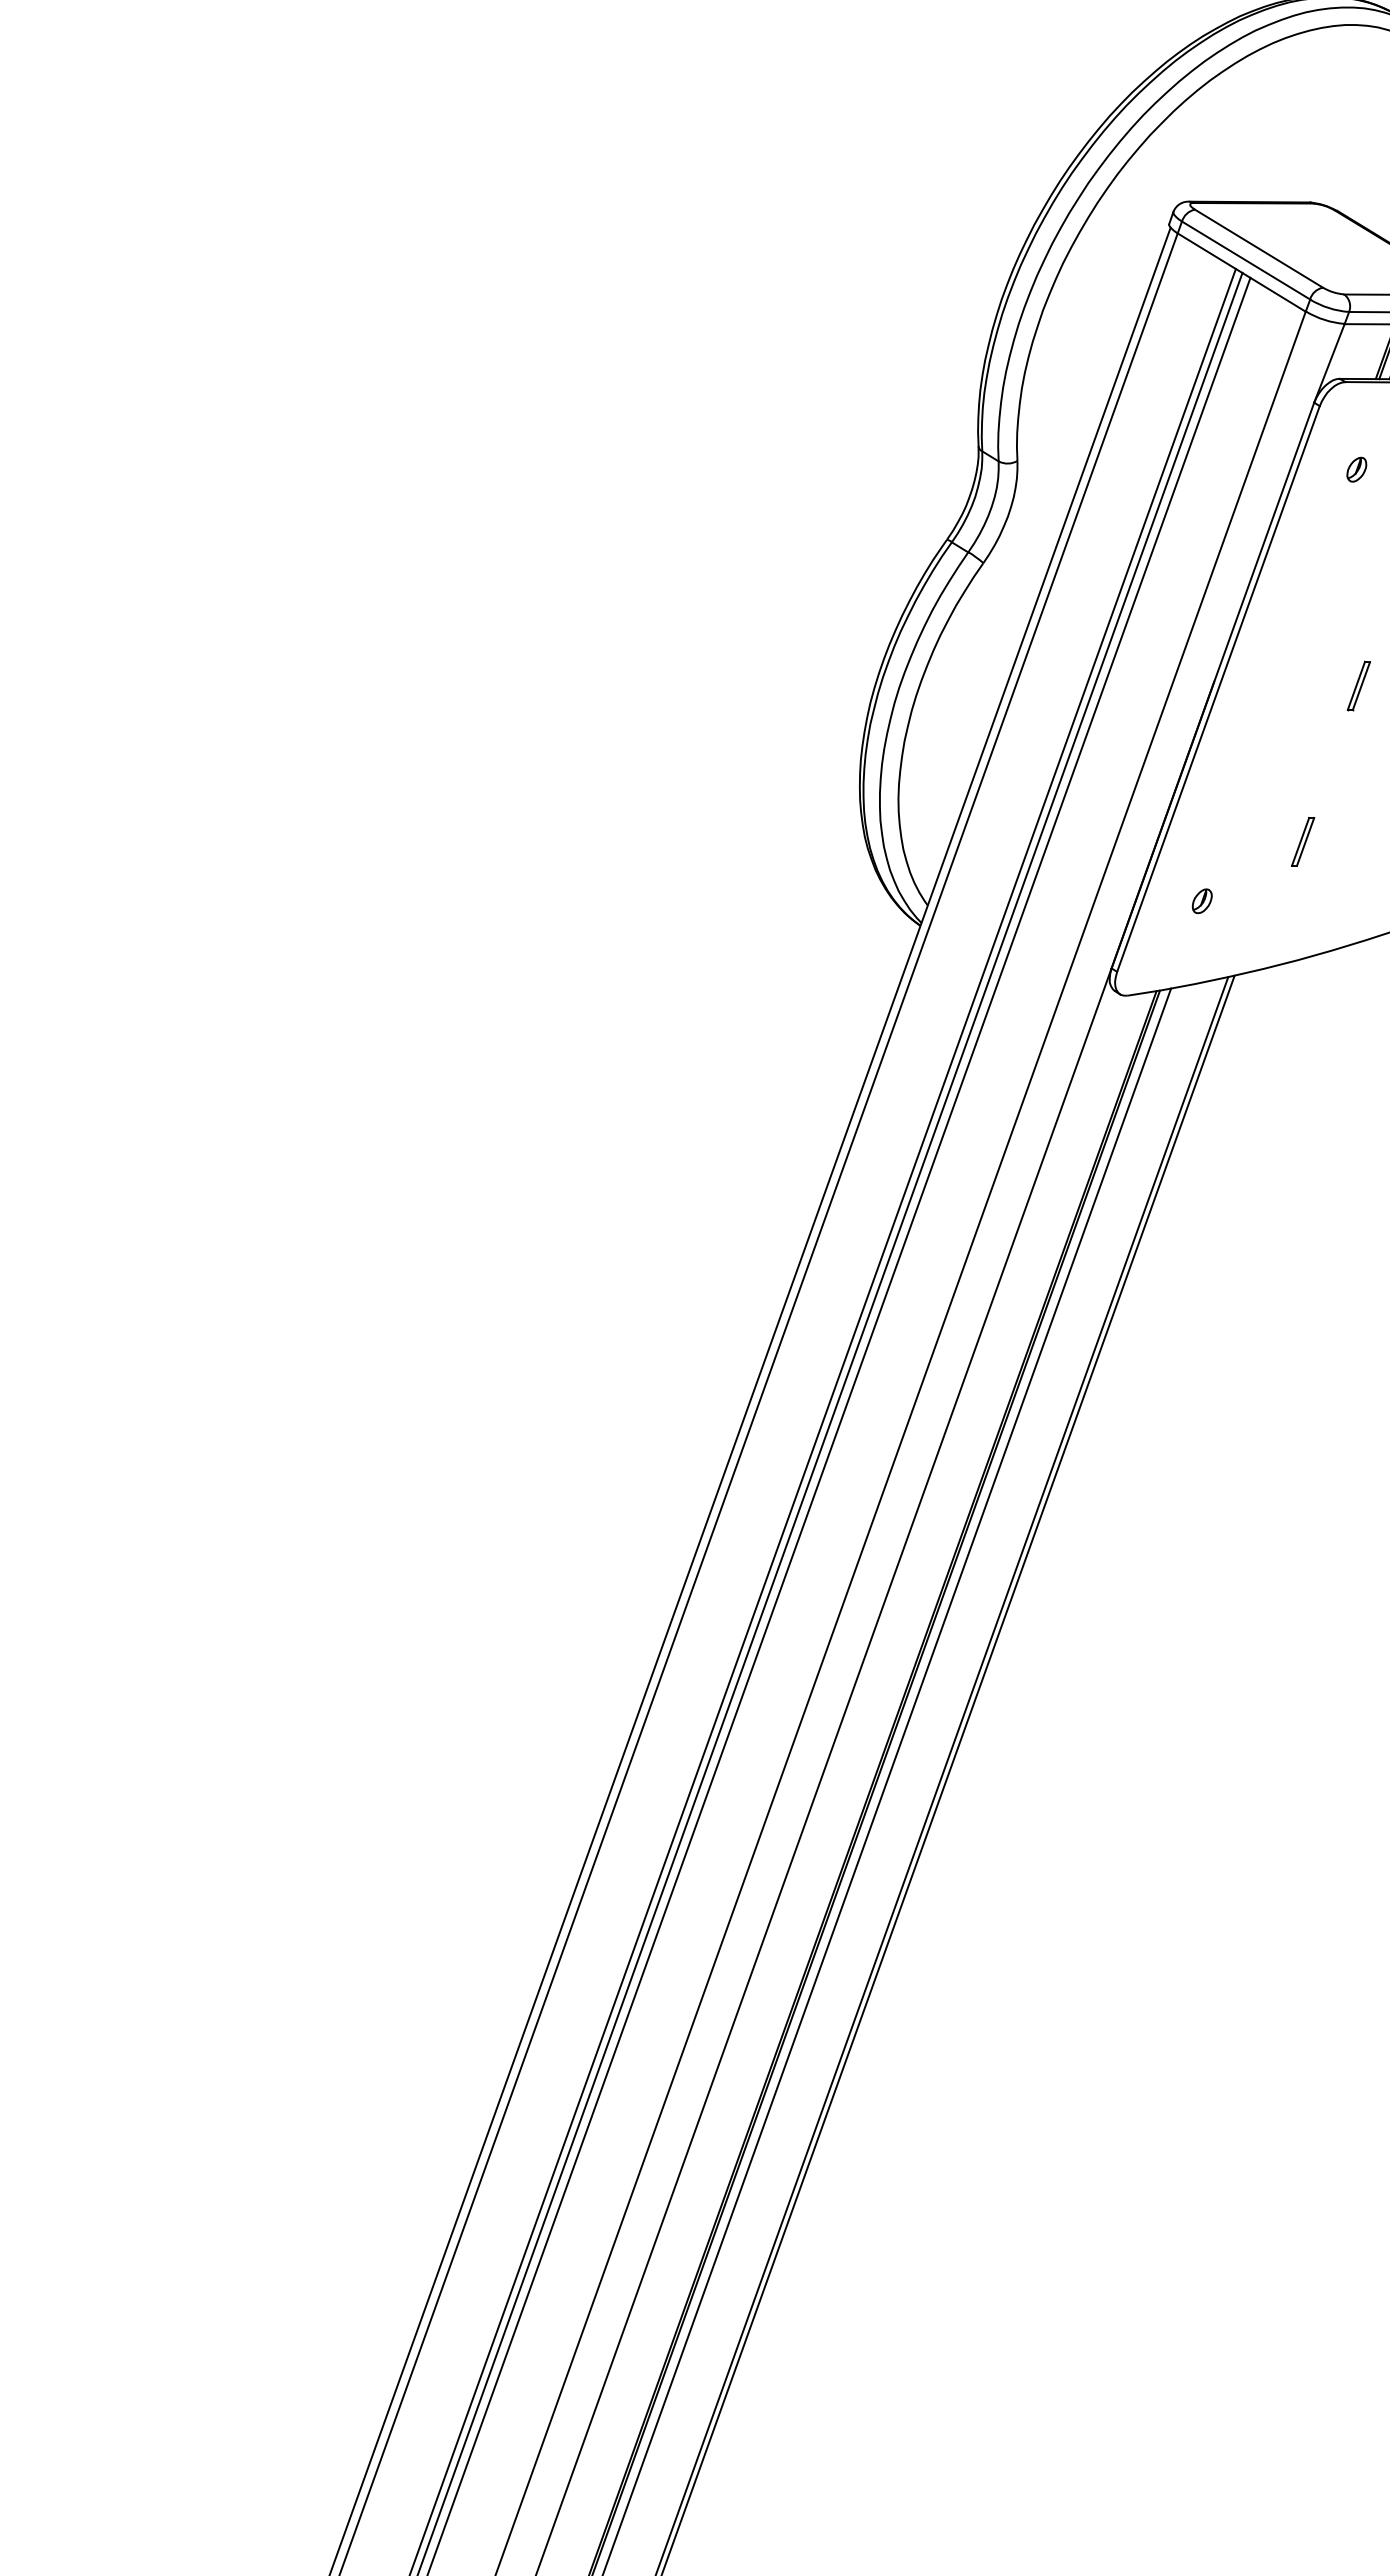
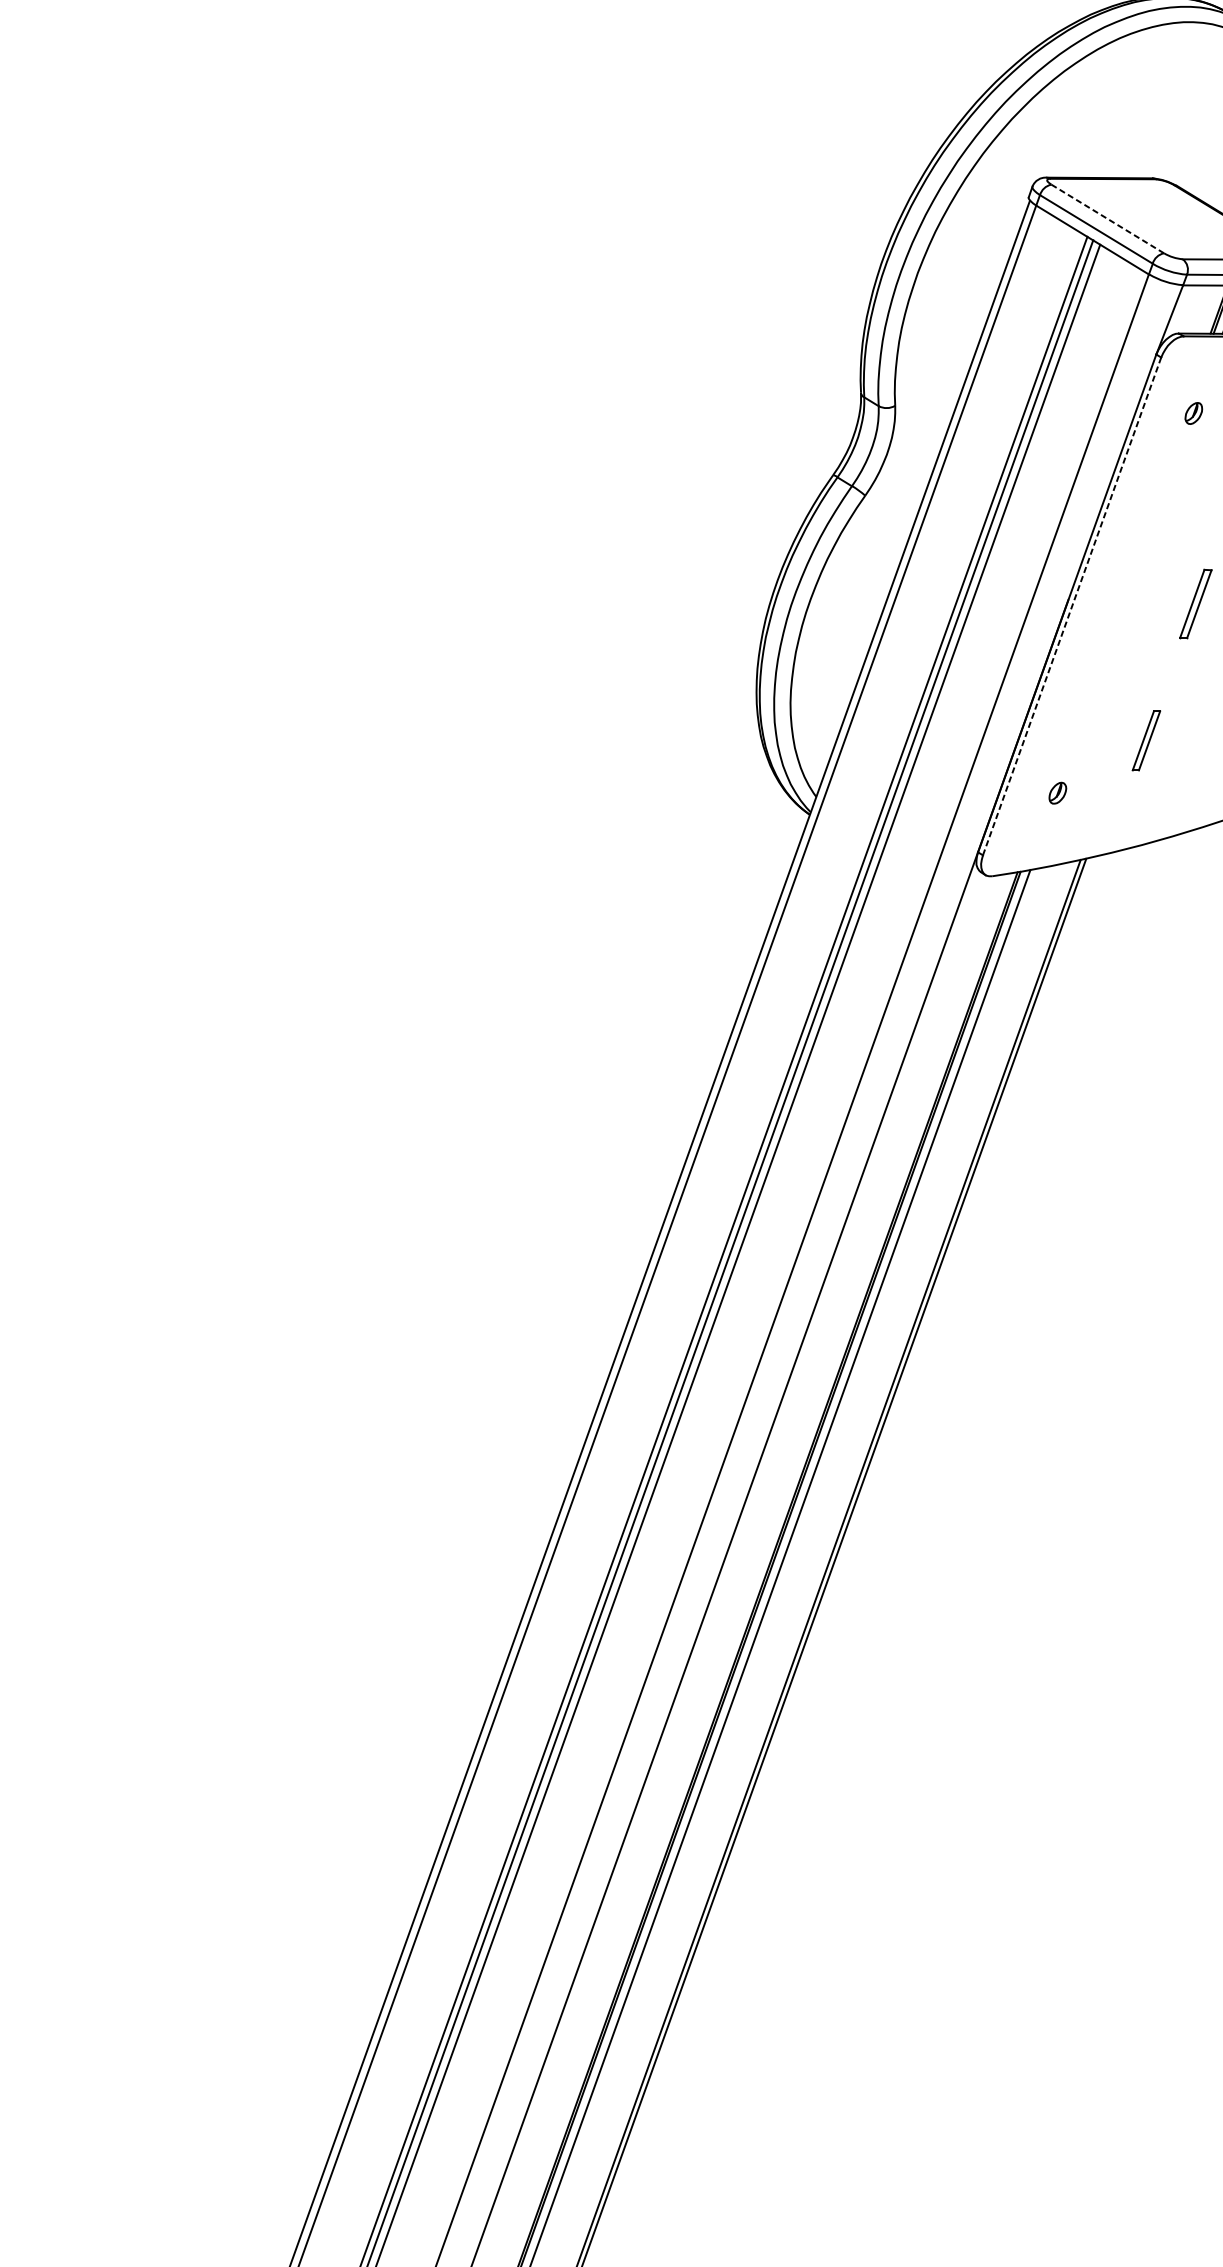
line: (1258, 248) -> (1107, 218), solid -> dashed
part: (1358, 685) -> (1195, 603), size x1.6
line: (1218, 688) -> (1072, 605), solid -> dashed
part: (1303, 841) -> (1146, 740), size x1.4

